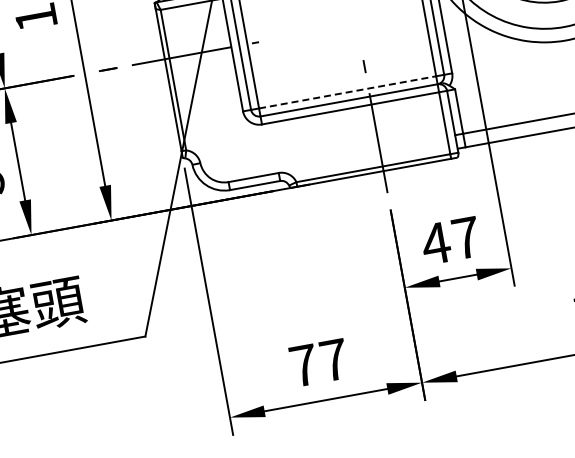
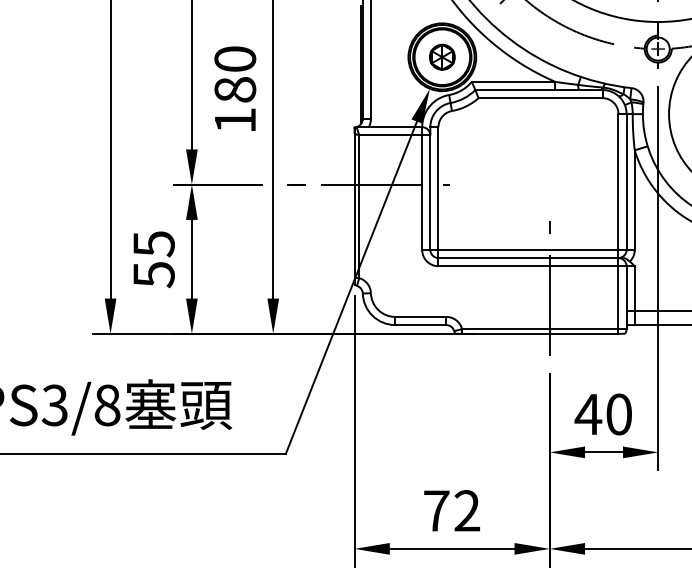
line: (347, 91) -> (528, 249), dashed -> solid
text: (466, 238) -> (619, 414), 47 -> 40
text: (334, 359) -> (467, 510), 77 -> 72

